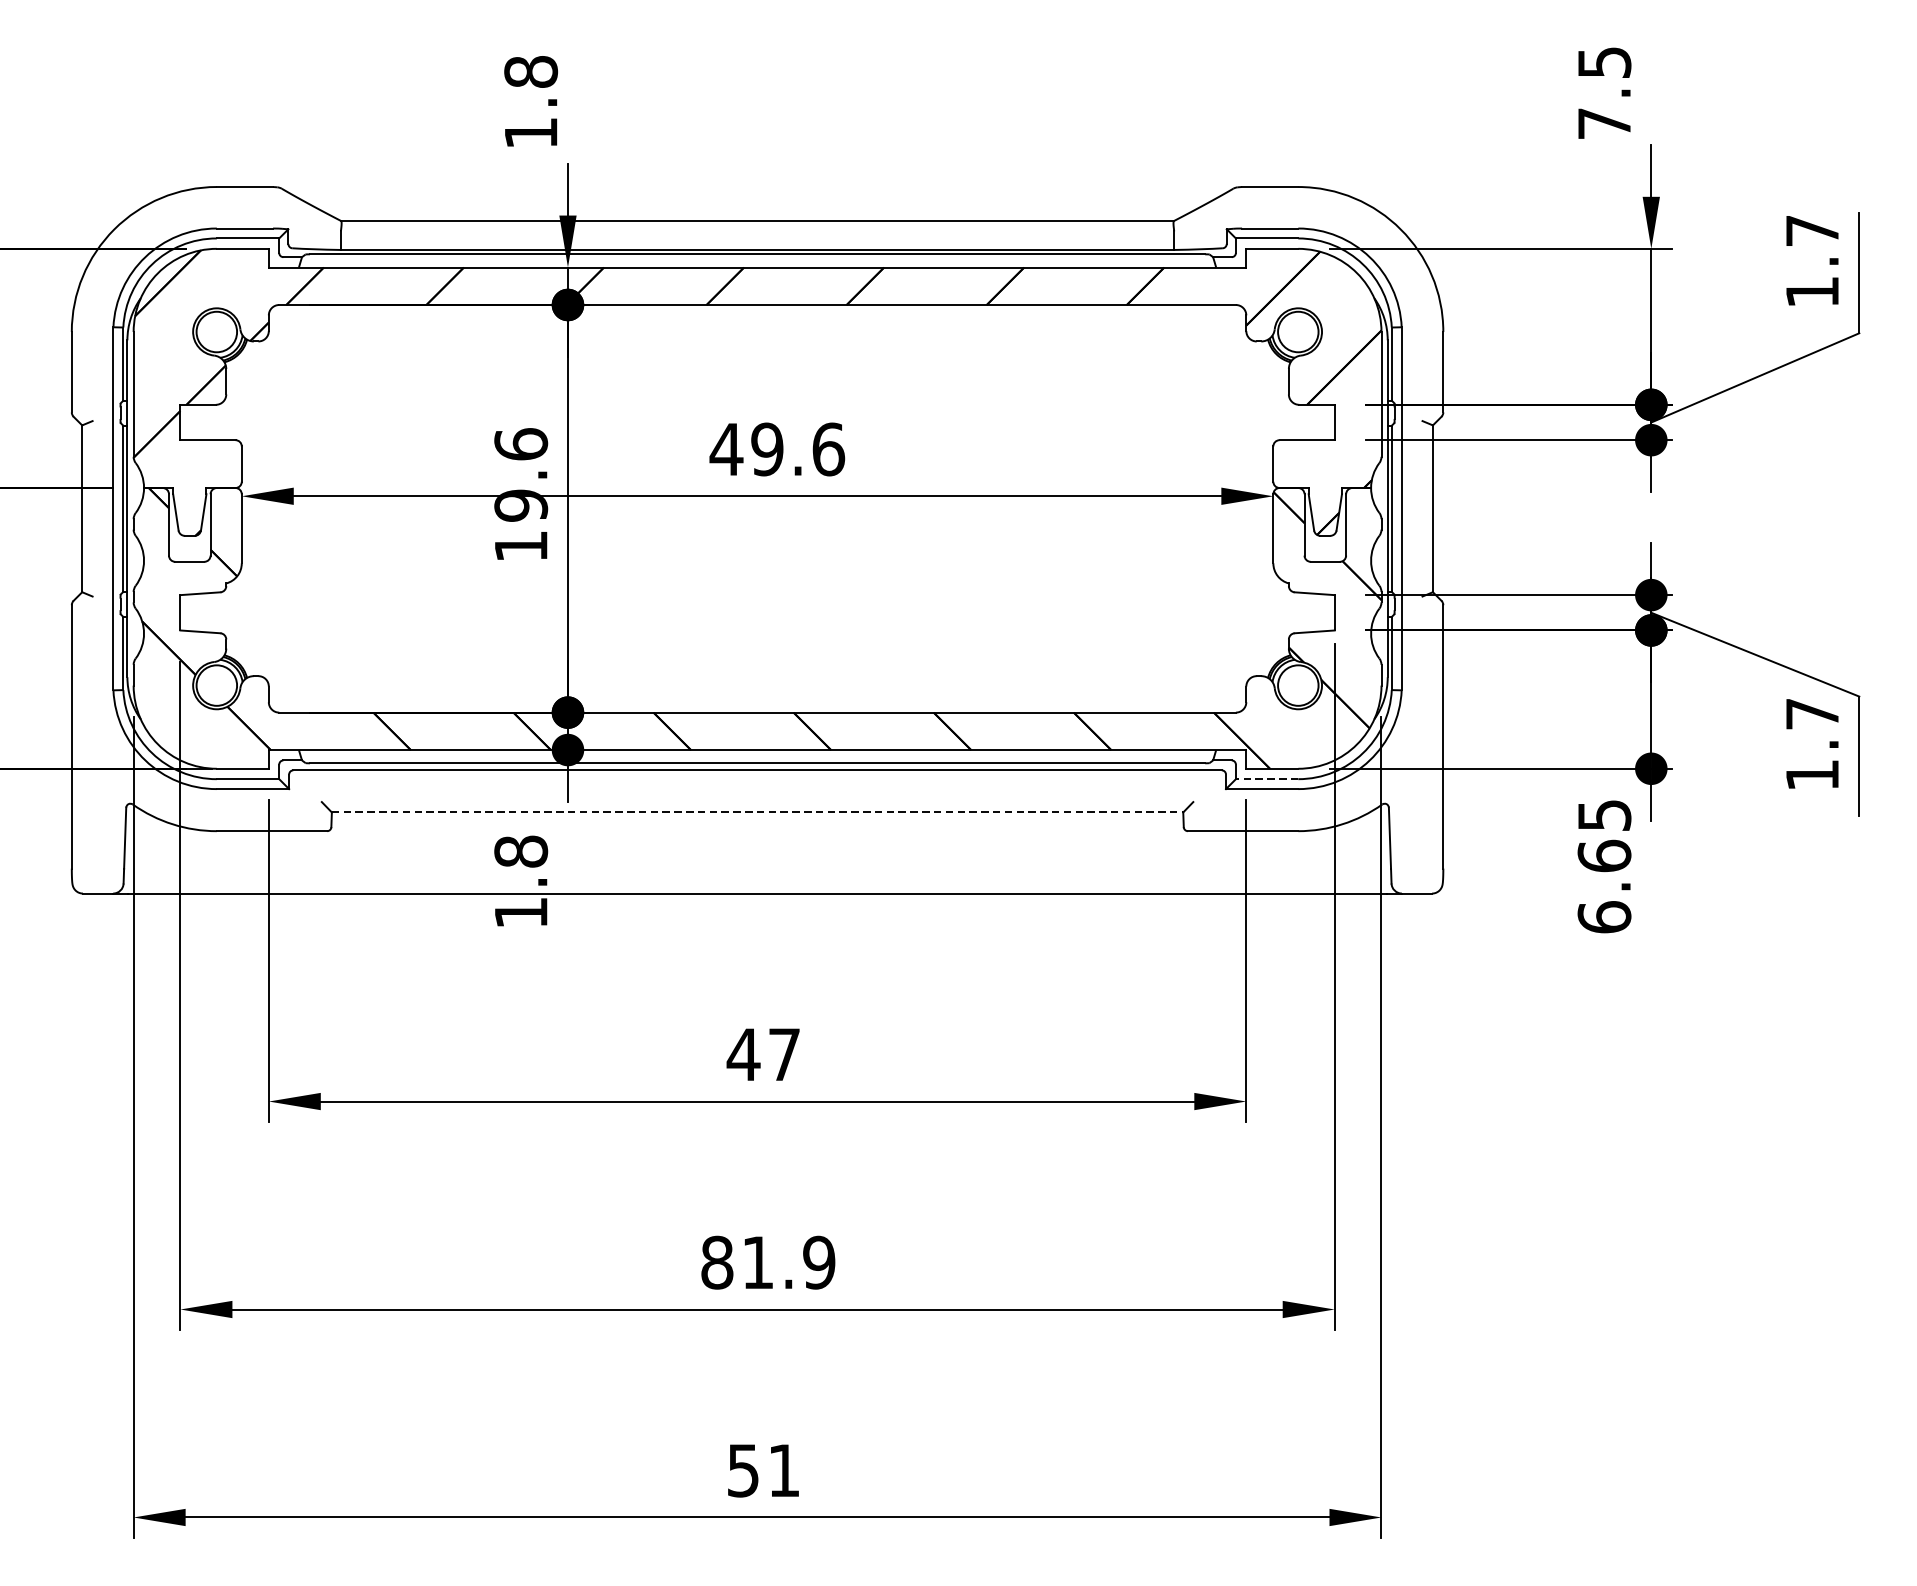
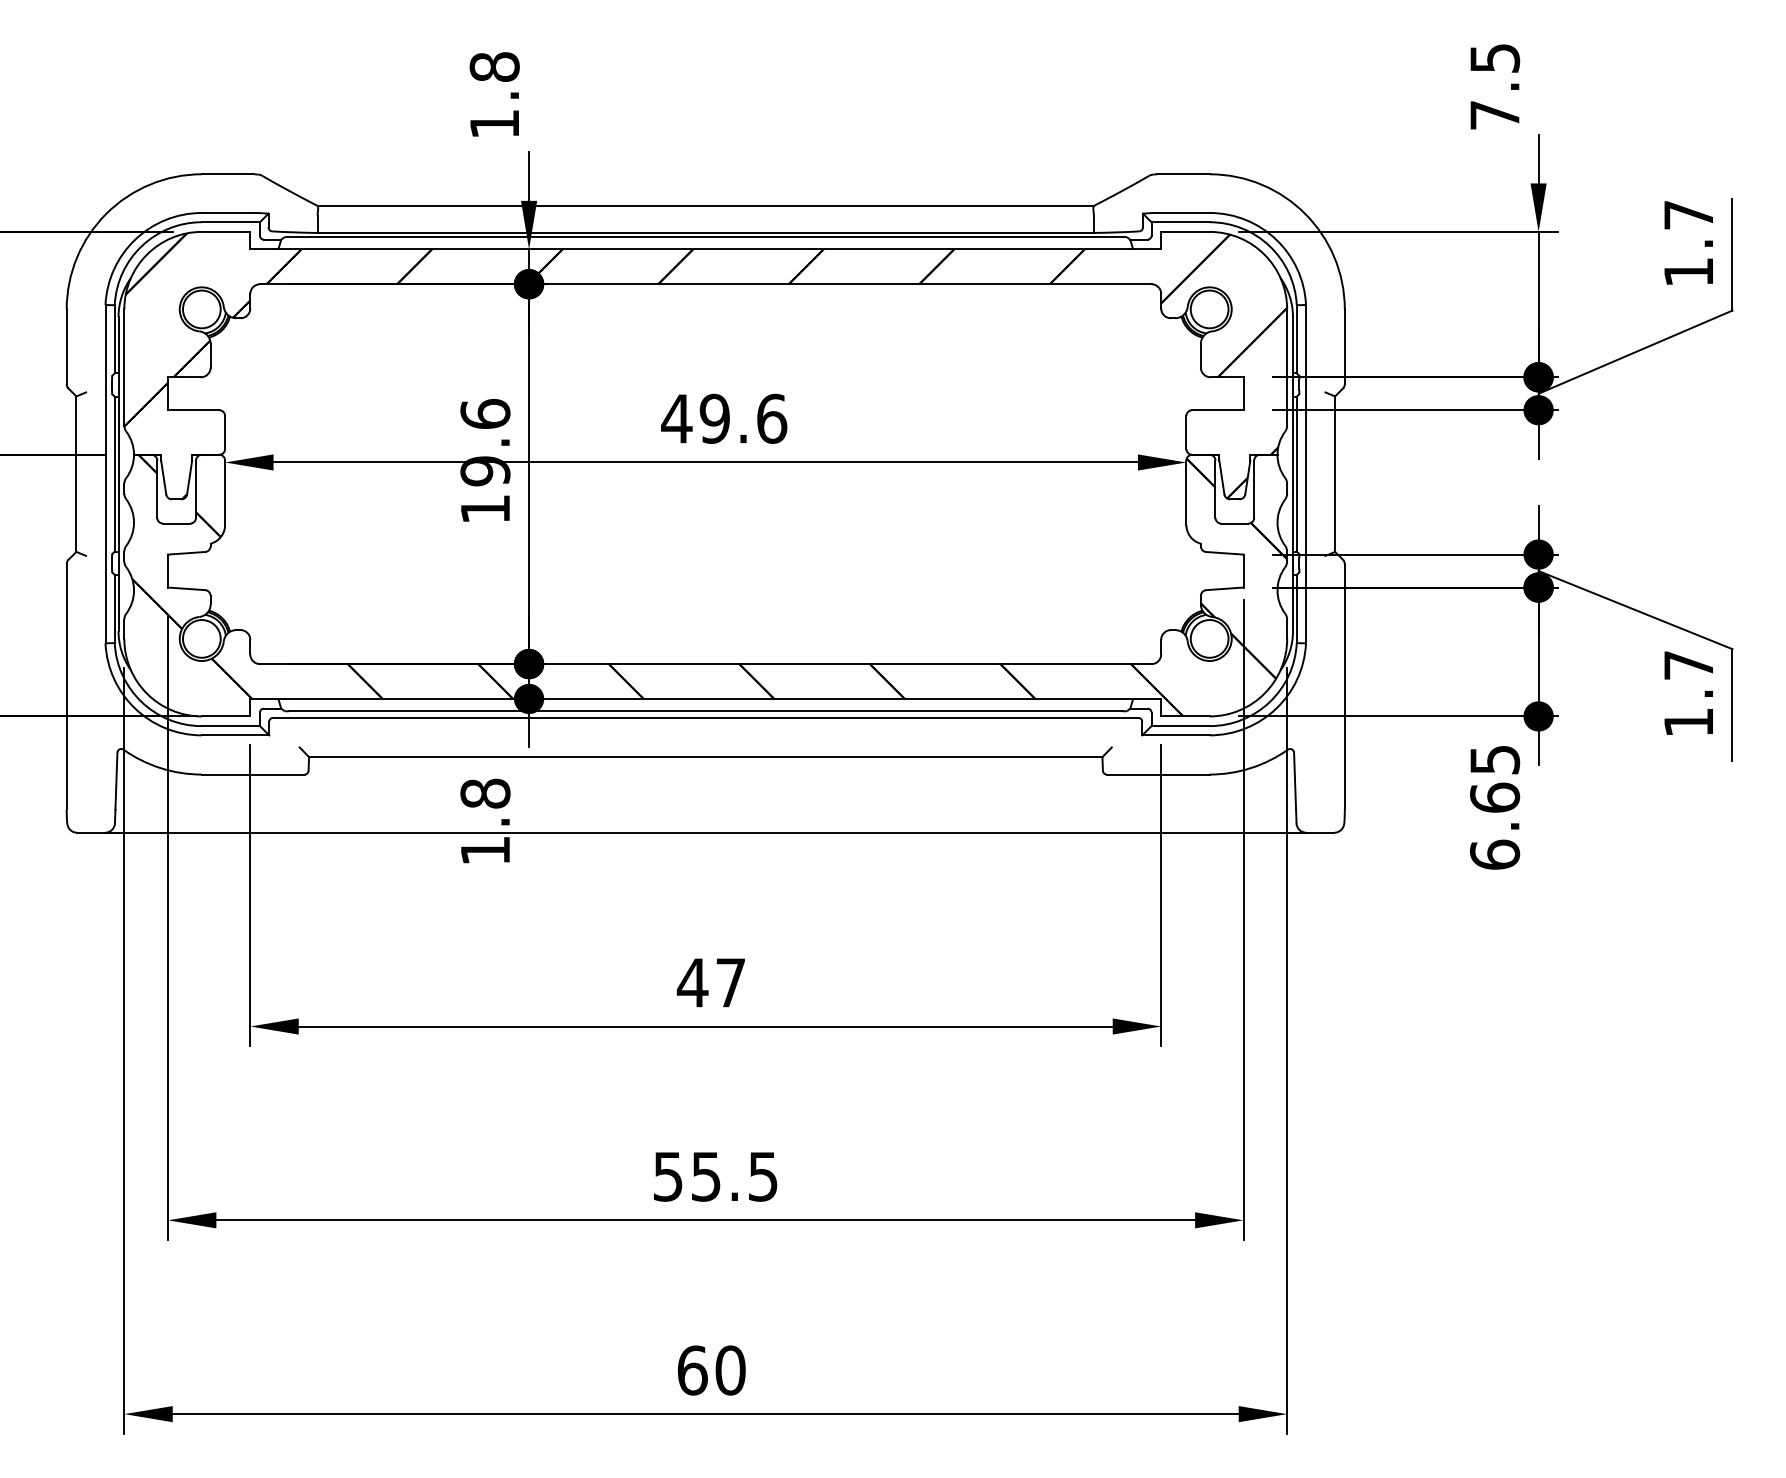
line: (1267, 779) -> (1180, 726), dashed -> solid
line: (757, 812) -> (705, 757), dashed -> solid
text: (768, 1262) -> (715, 1176), 81.9 -> 55.5
text: (763, 1470) -> (711, 1370), 51 -> 60

